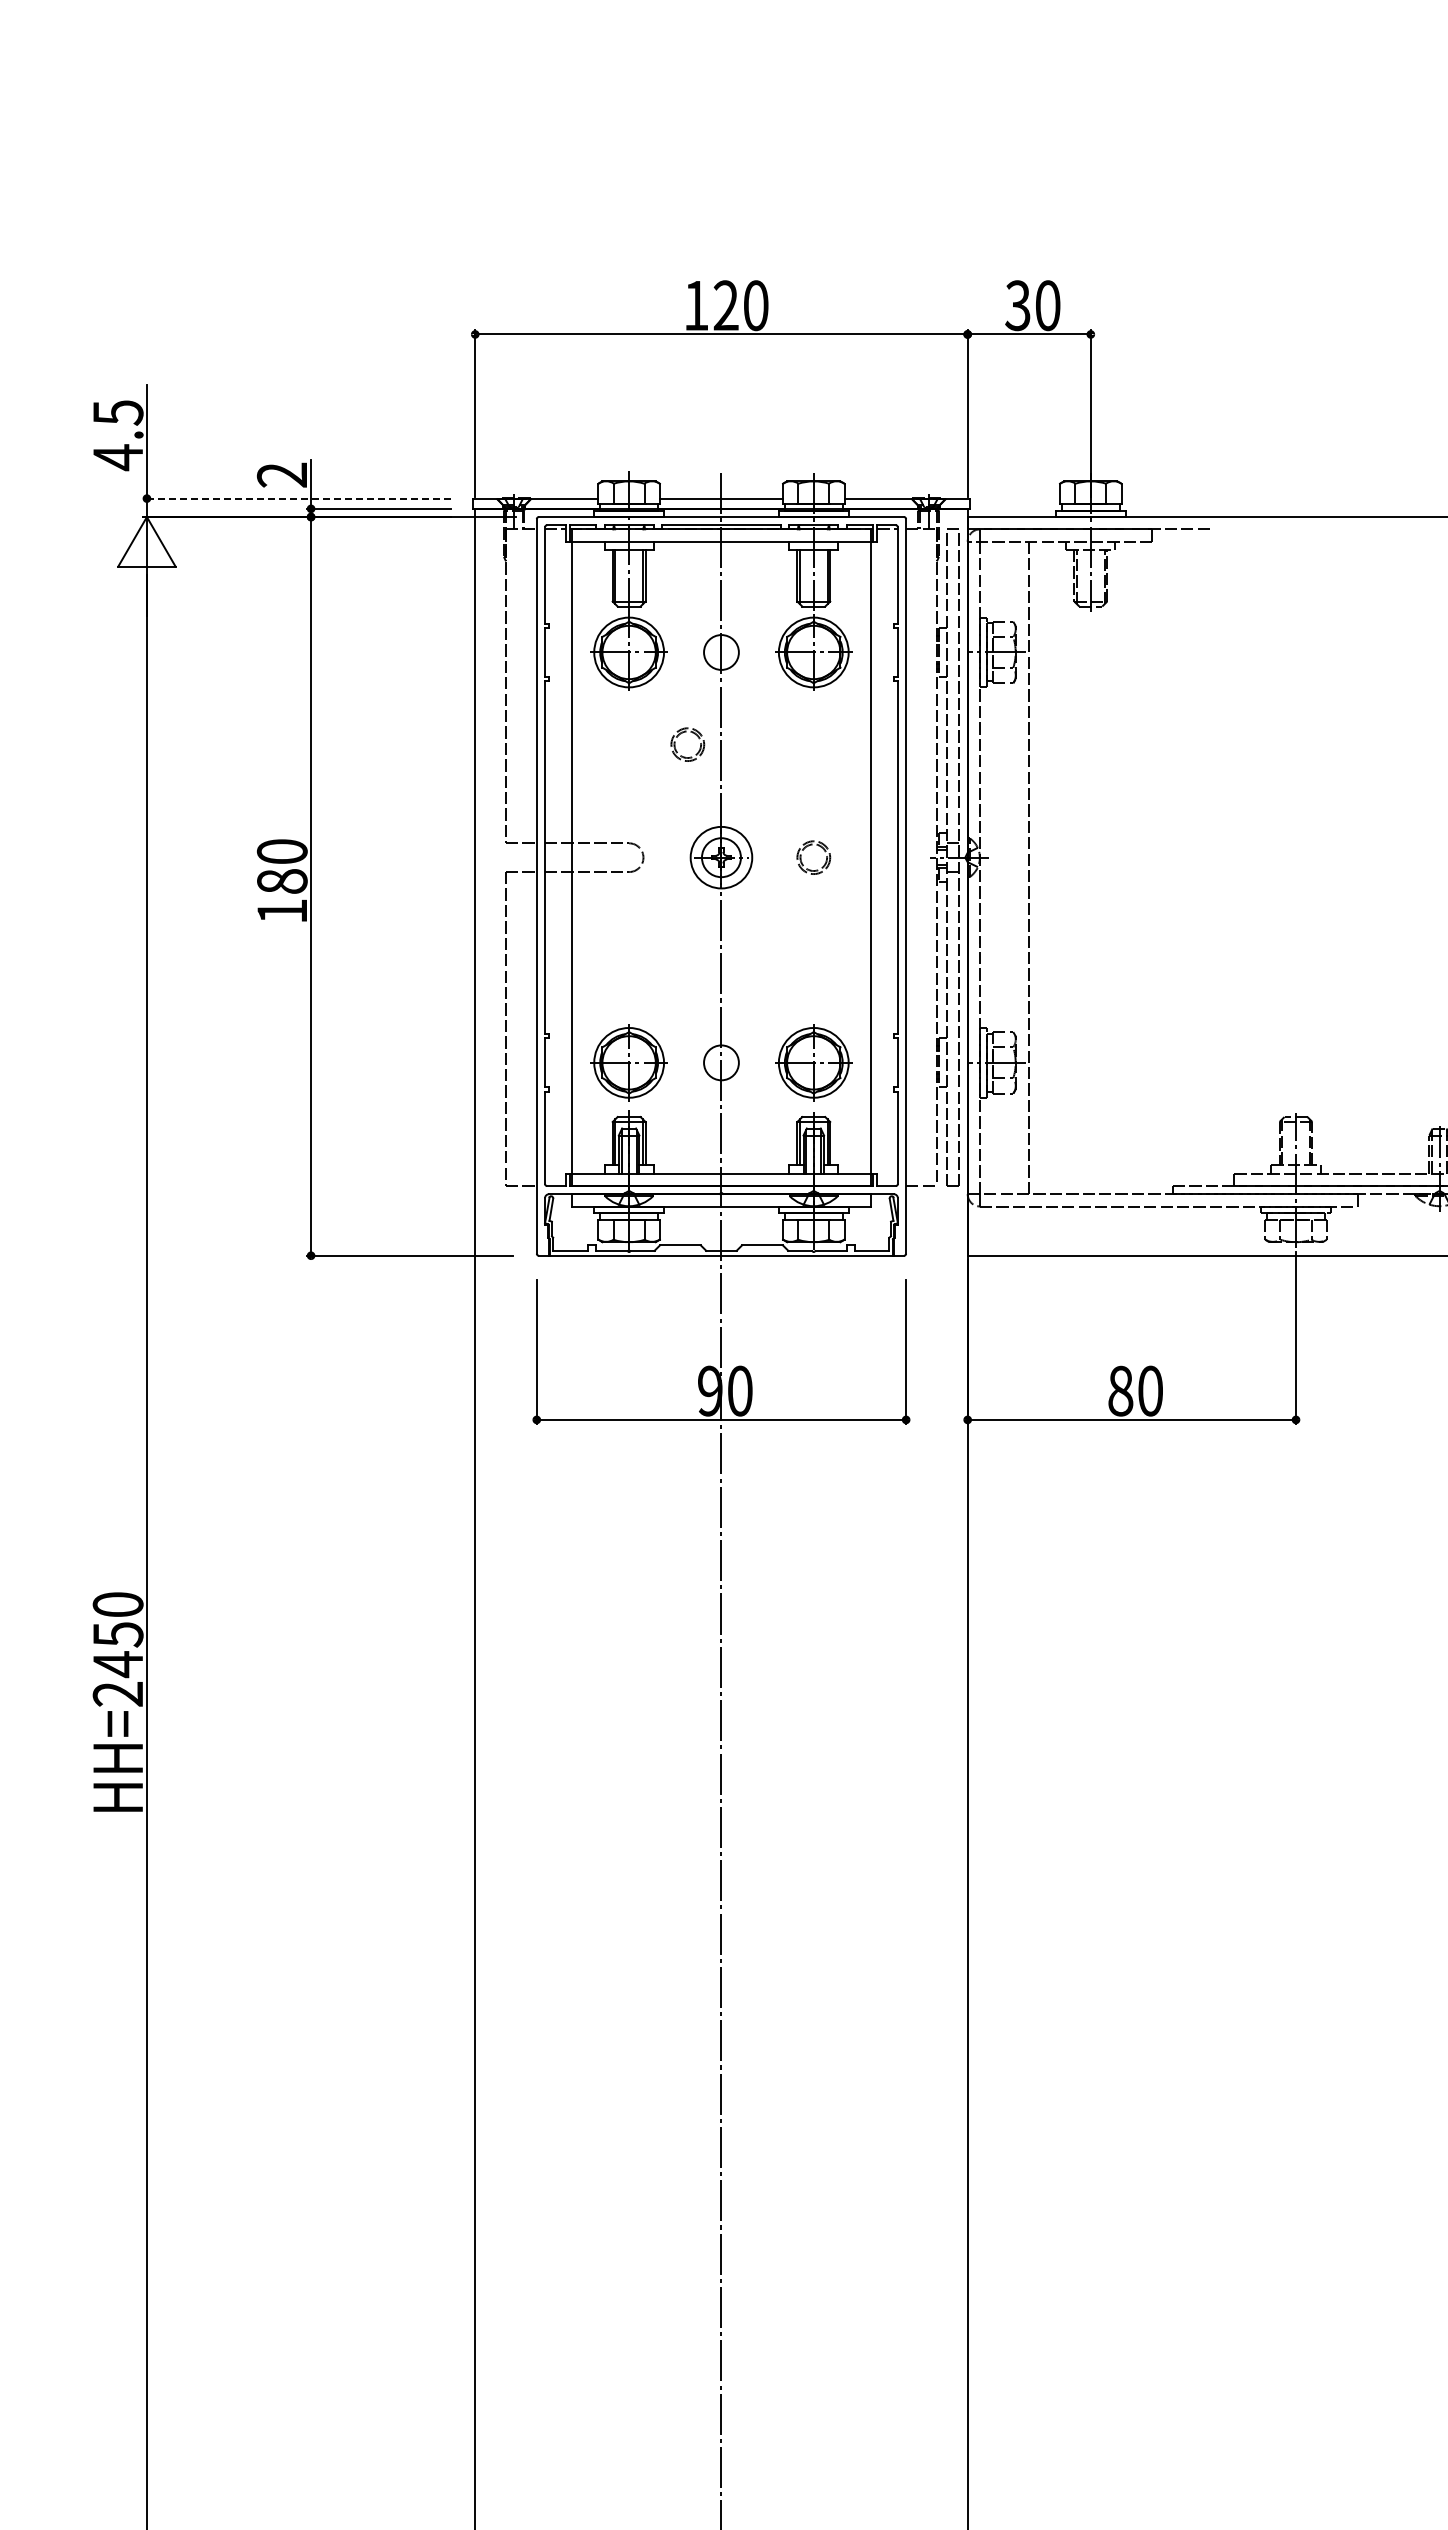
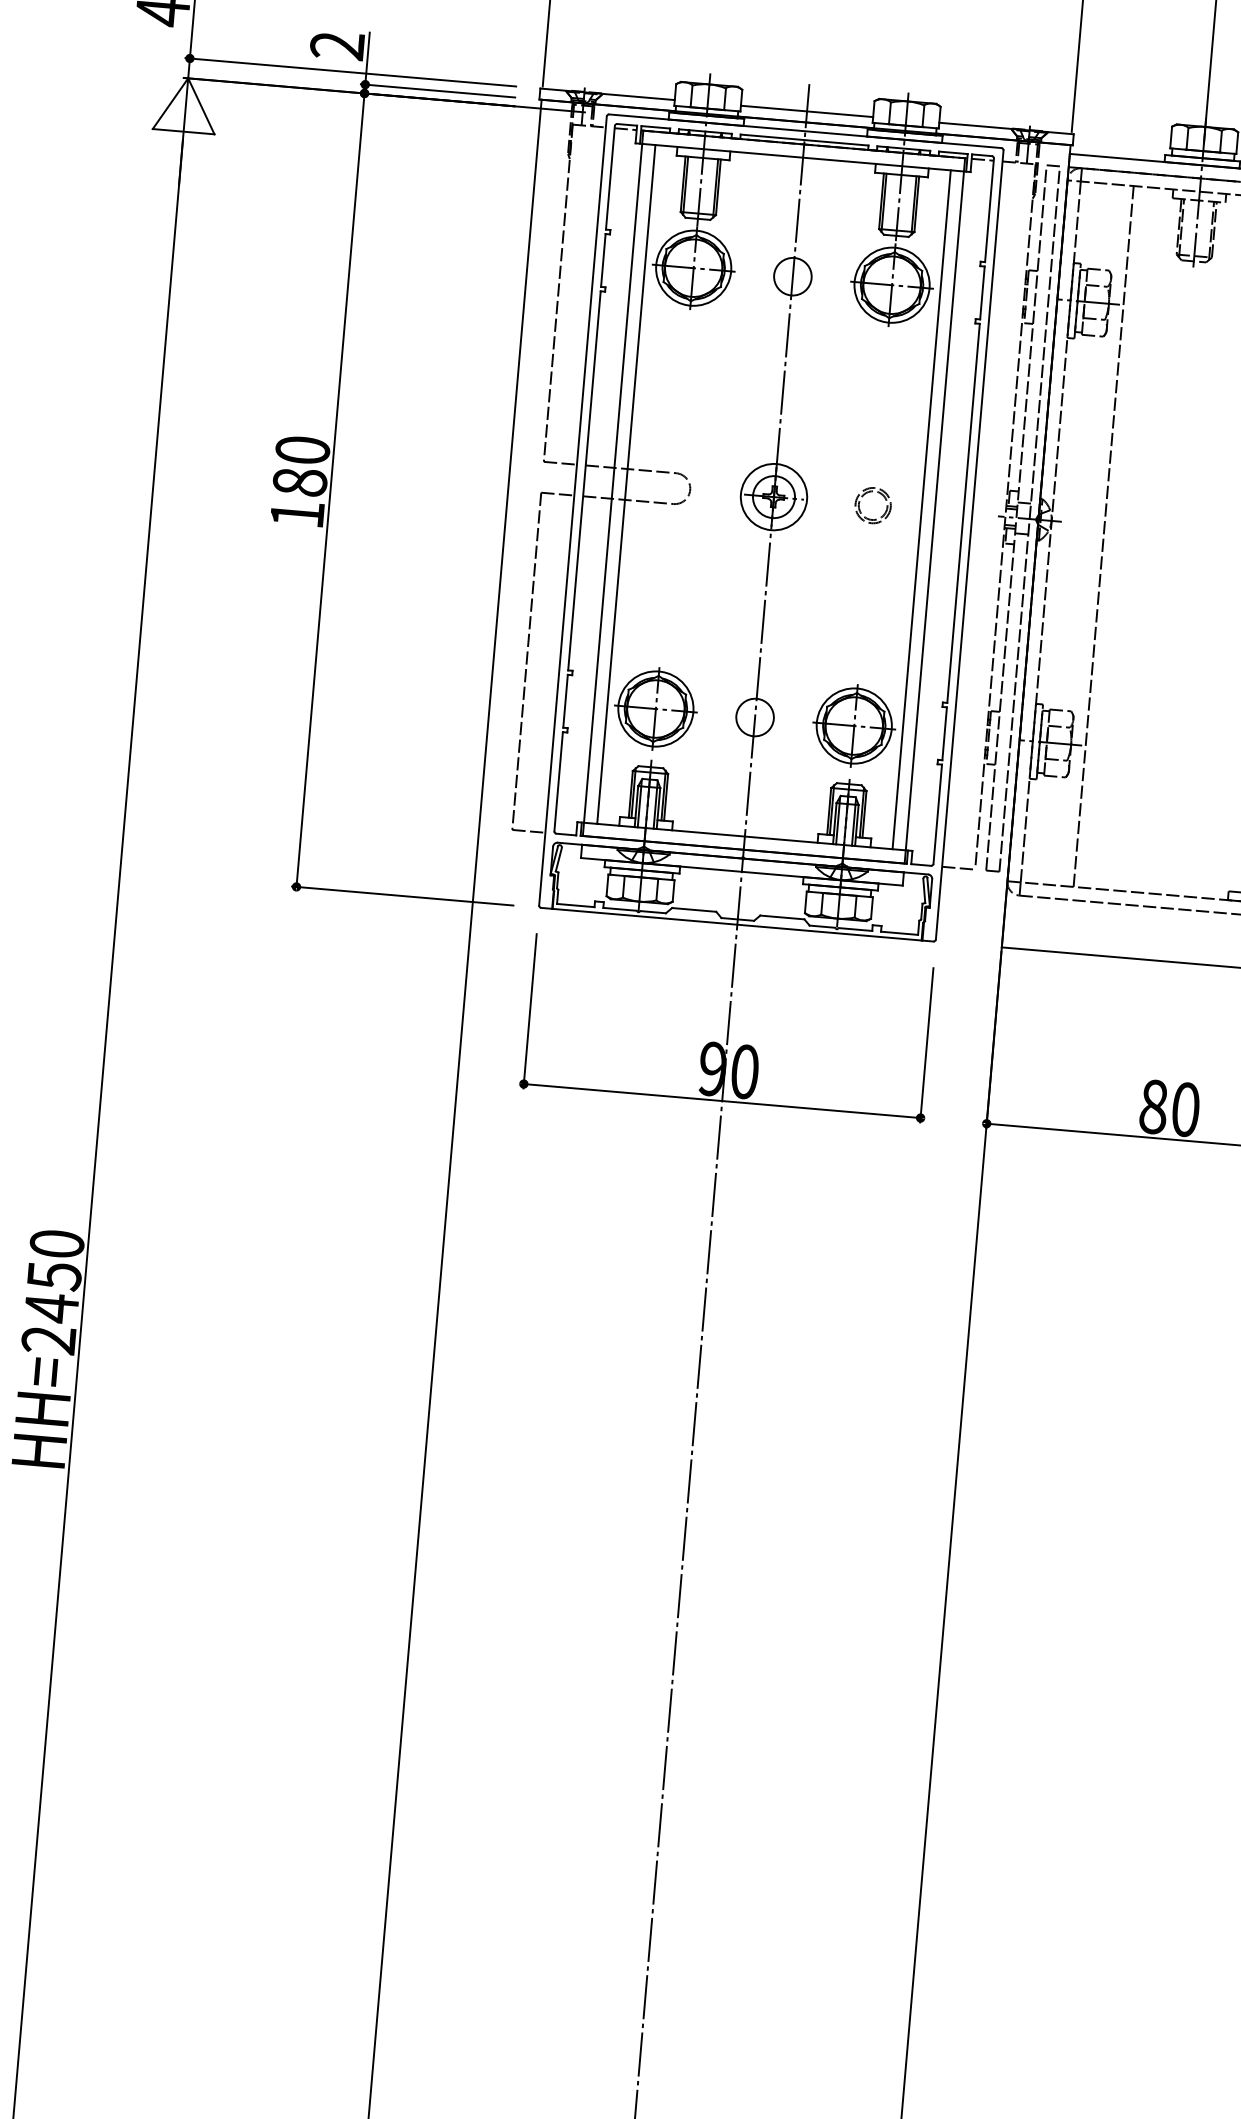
line: (296, 498) -> (350, 72), dashed -> solid
part: (675, 744) -> (735, 371), removed
line: (583, 857) -> (625, 484), added
line: (858, 857) -> (921, 509), added

